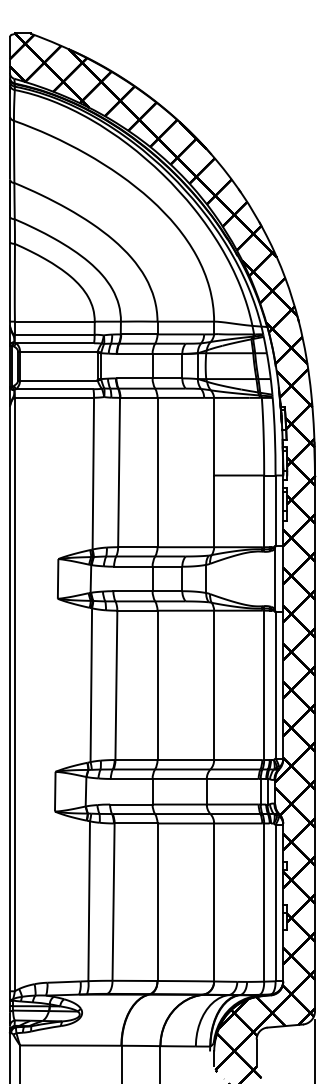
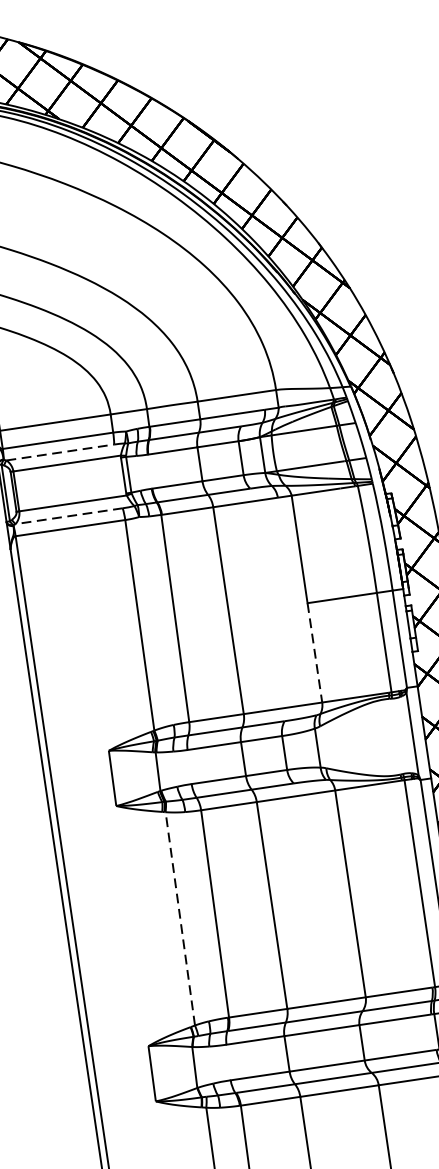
line: (55, 343) -> (60, 452), solid -> dashed
line: (54, 389) -> (68, 516), solid -> dashed
line: (214, 511) -> (315, 652), solid -> dashed
line: (91, 684) -> (180, 917), solid -> dashed

